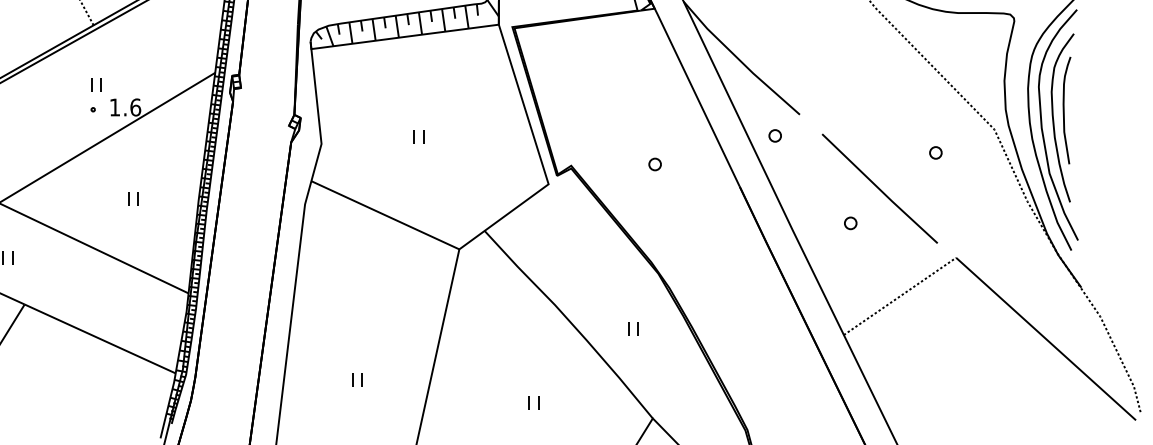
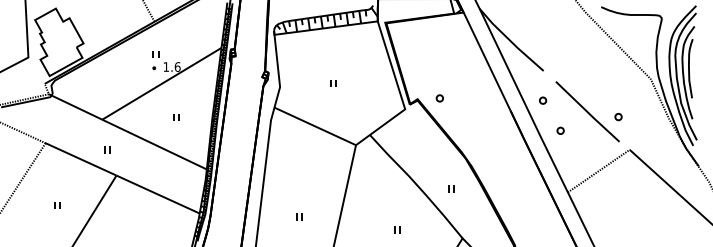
part: (776, 135) -> (543, 100), moved
part: (935, 153) -> (618, 117), moved
part: (654, 164) -> (439, 98), moved
part: (850, 222) -> (560, 130), moved

